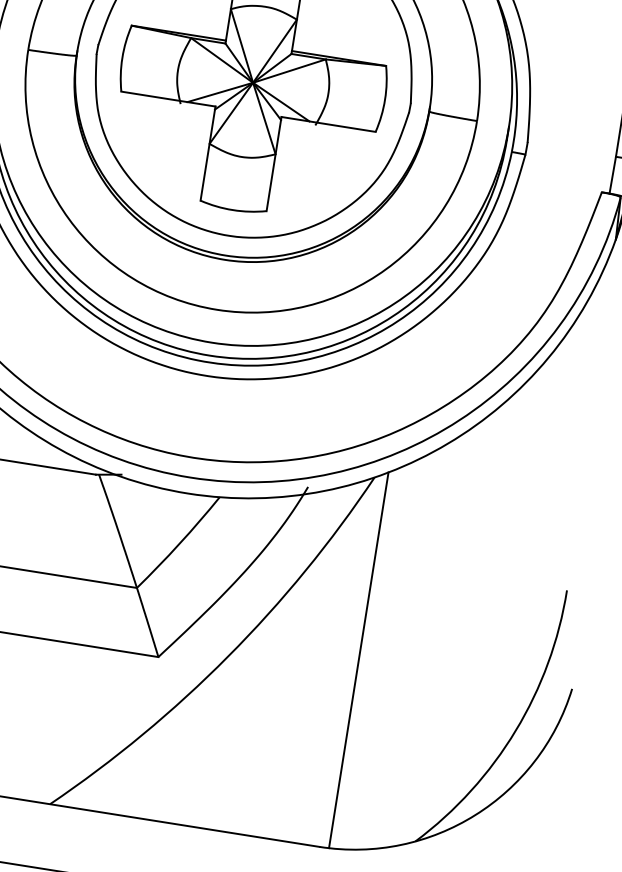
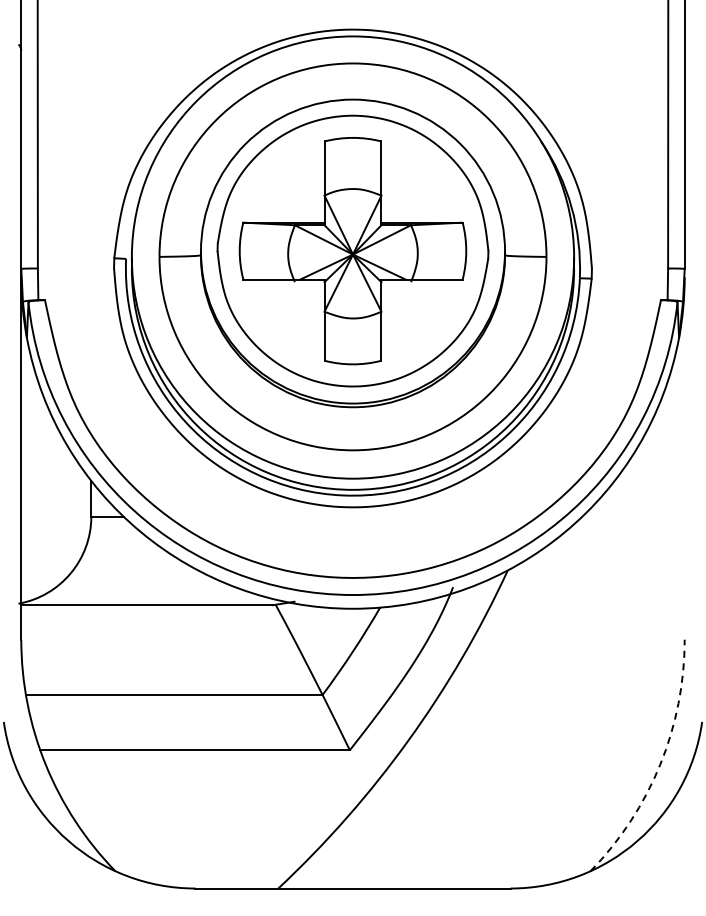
line: (358, 660) -> (518, 726), removed
arc: (516, 730) -> (660, 764), solid -> dashed

